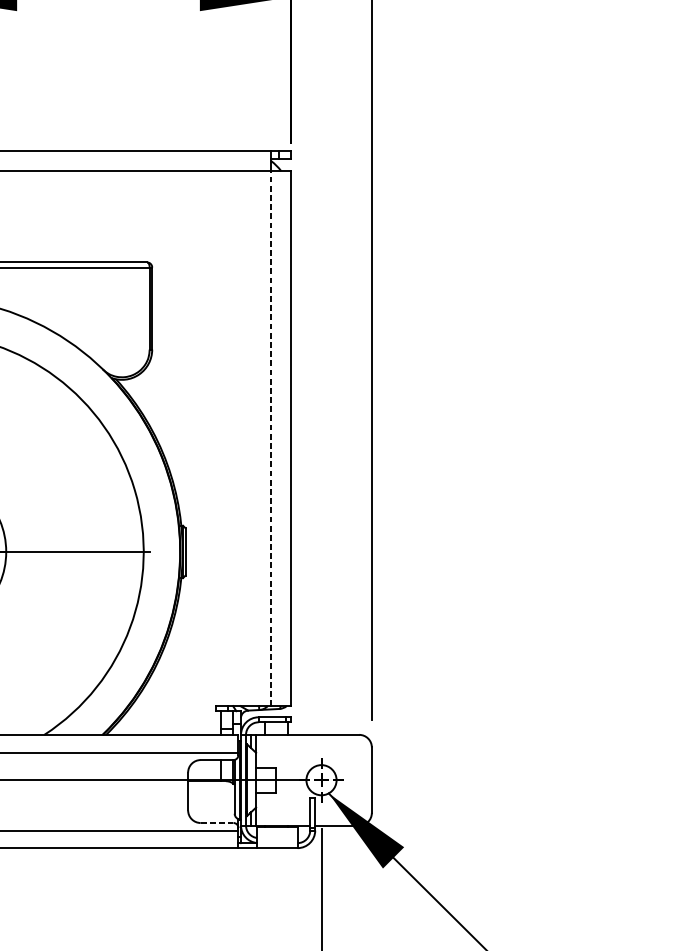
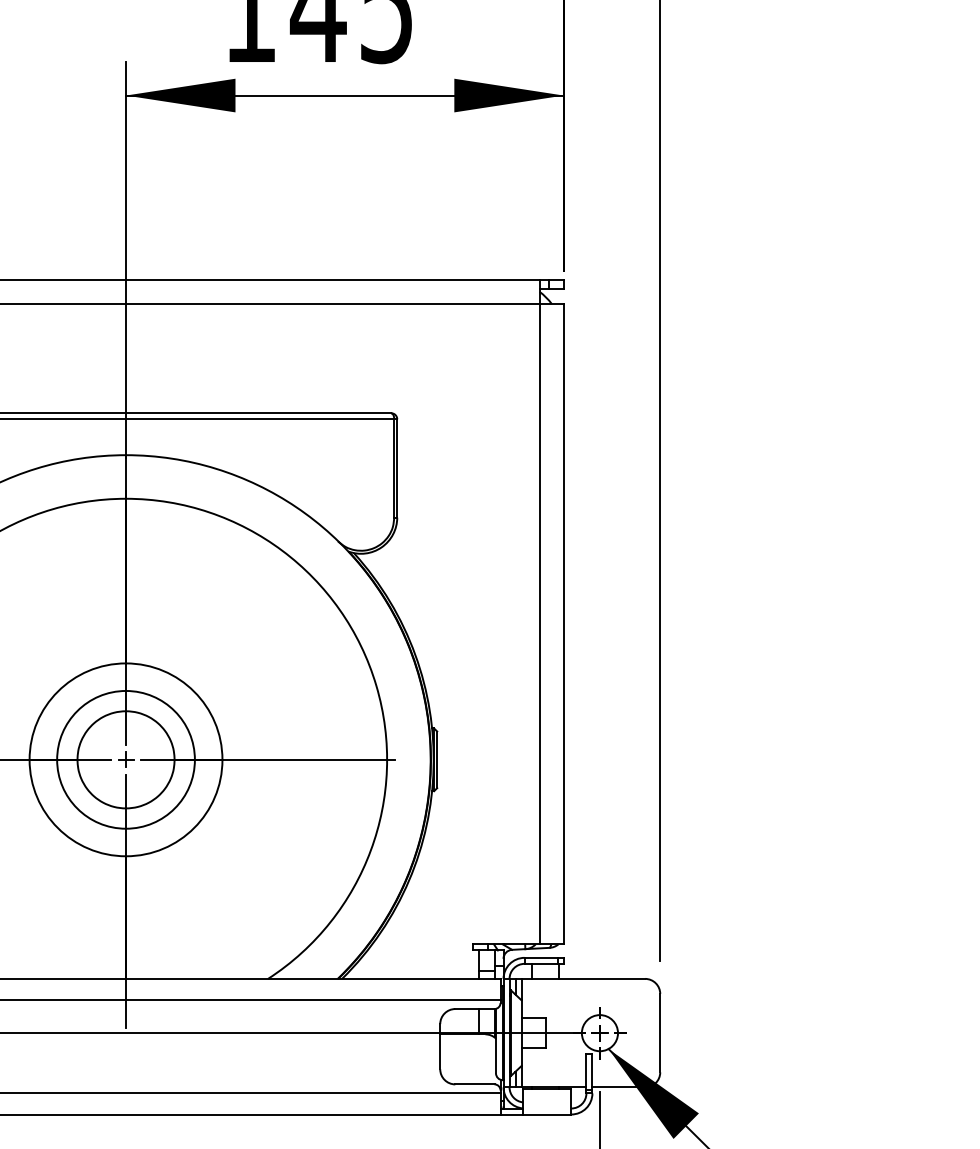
line: (271, 438) -> (539, 623), dashed -> solid
line: (216, 823) -> (474, 1084), dashed -> solid

